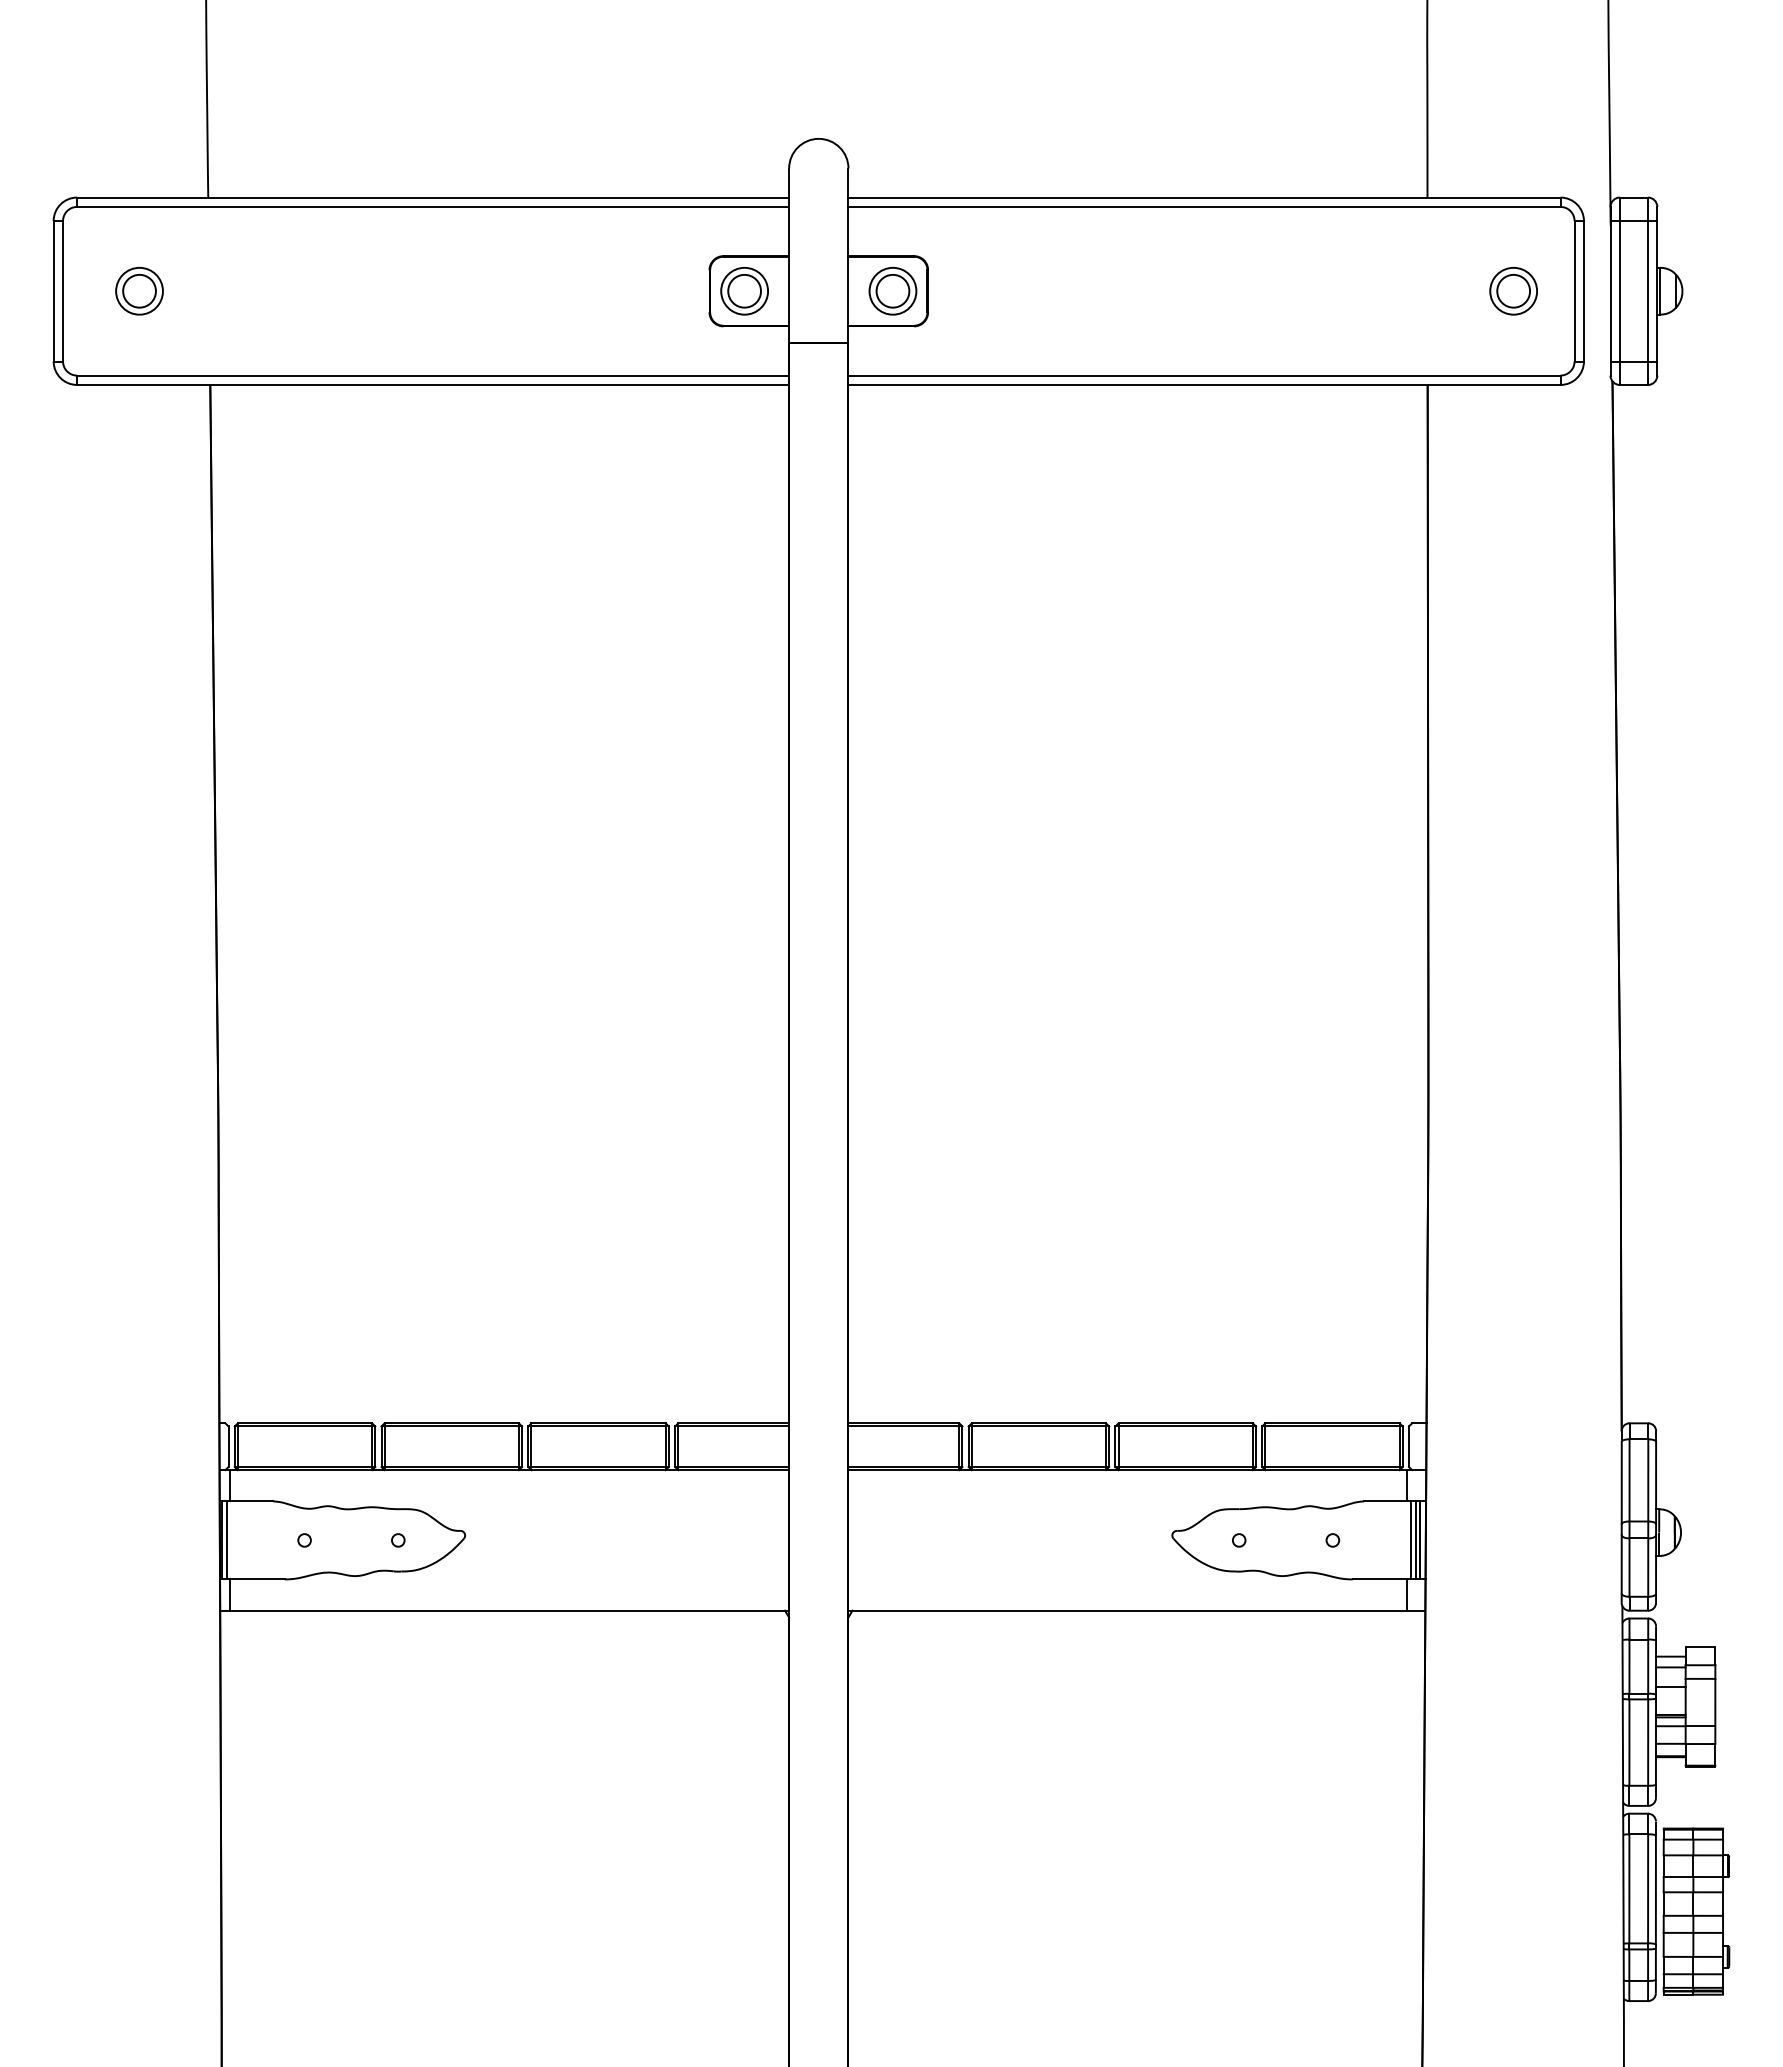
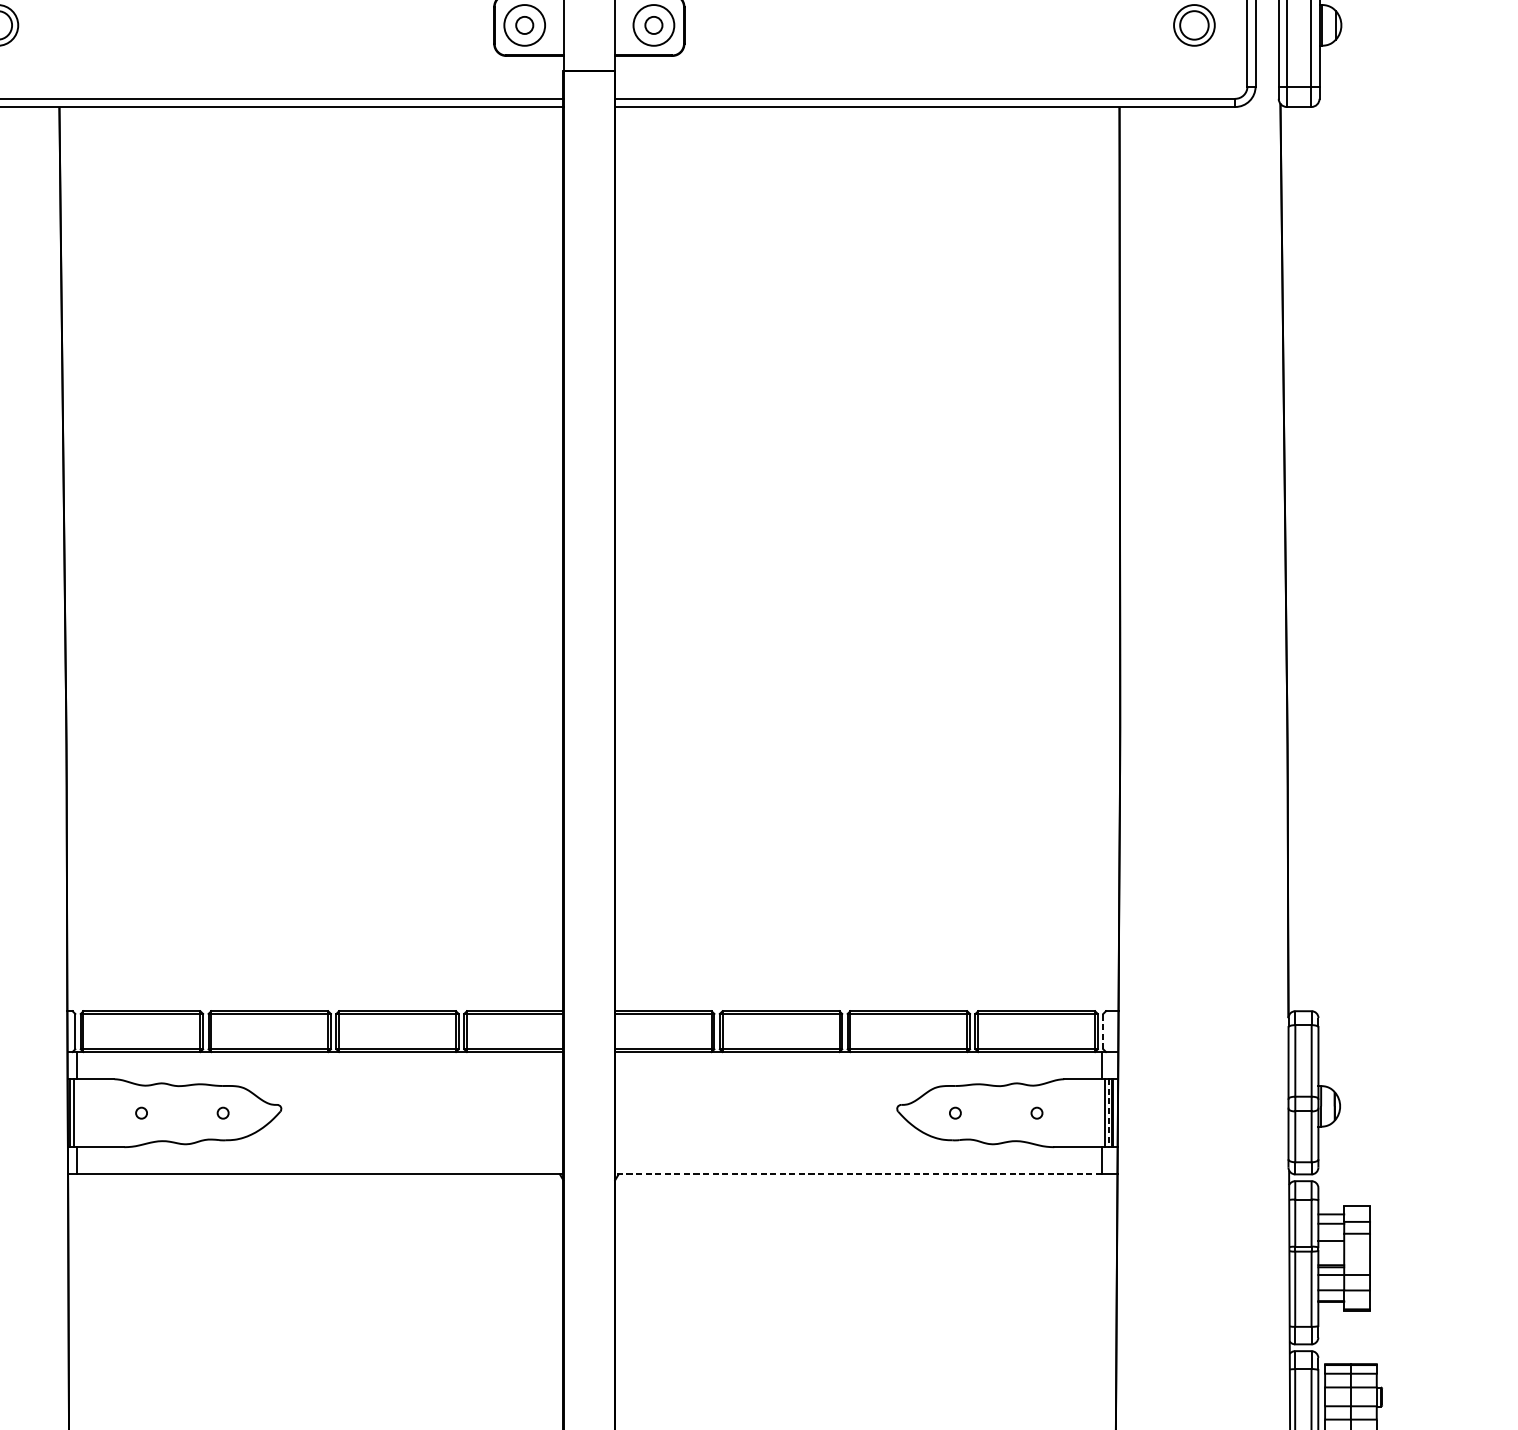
circle: (744, 290) -> (524, 24), size x0.6
circle: (892, 290) -> (653, 24), size x0.6
line: (1409, 1446) -> (1103, 1031), solid -> dashed
line: (1415, 1540) -> (1108, 1113), solid -> dashed
line: (1127, 1610) -> (858, 1174), solid -> dashed

